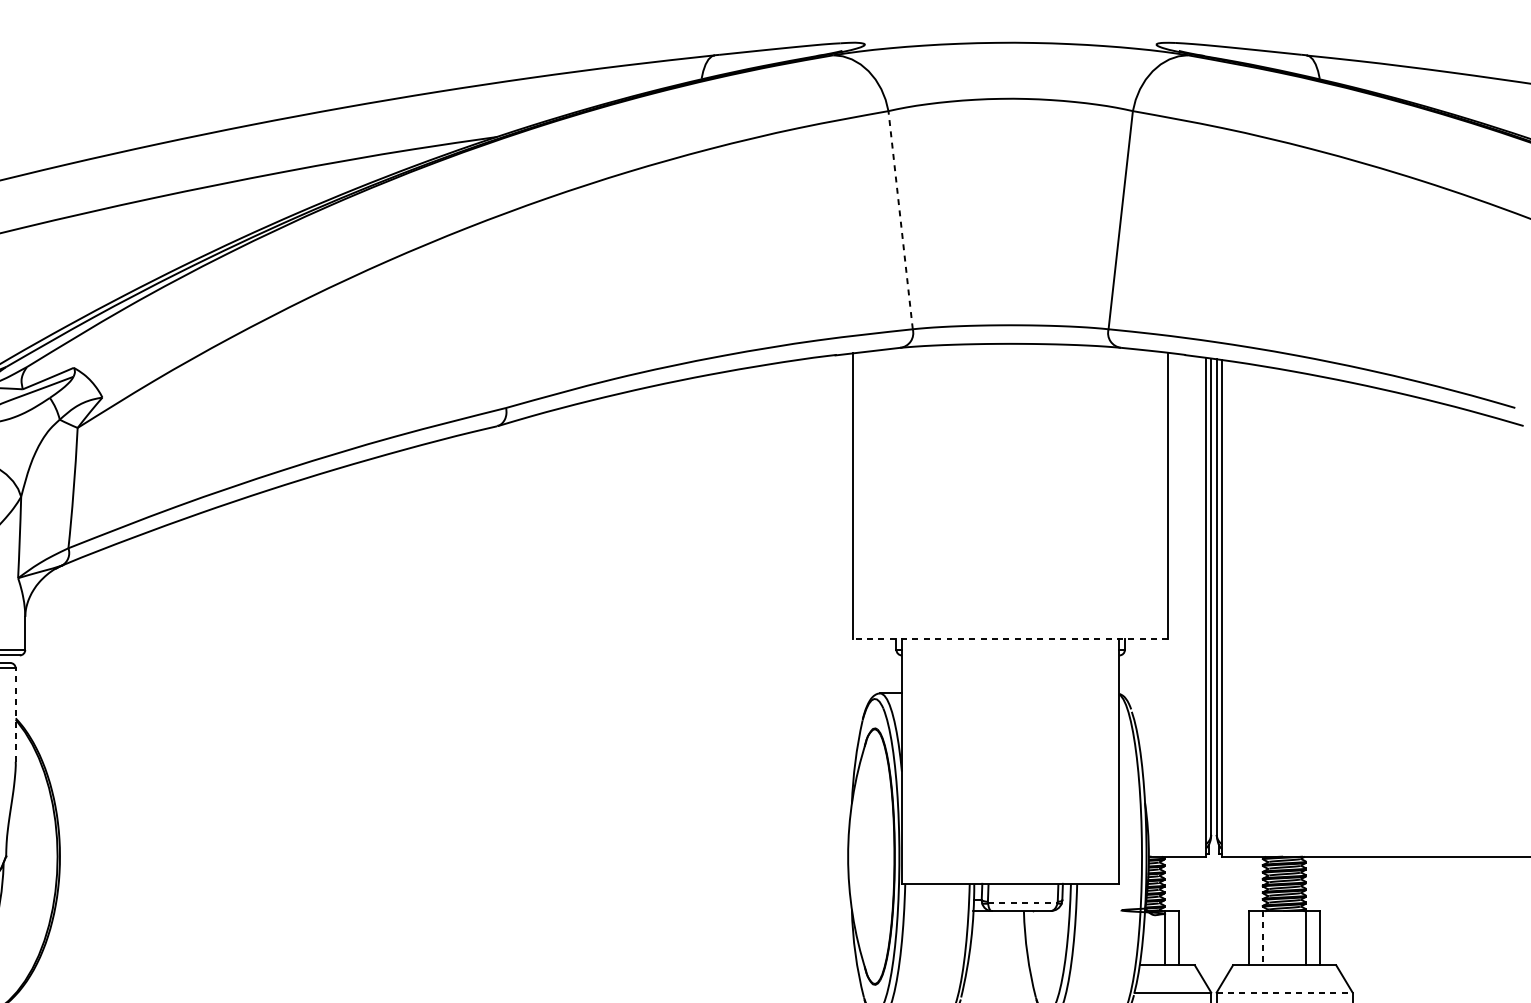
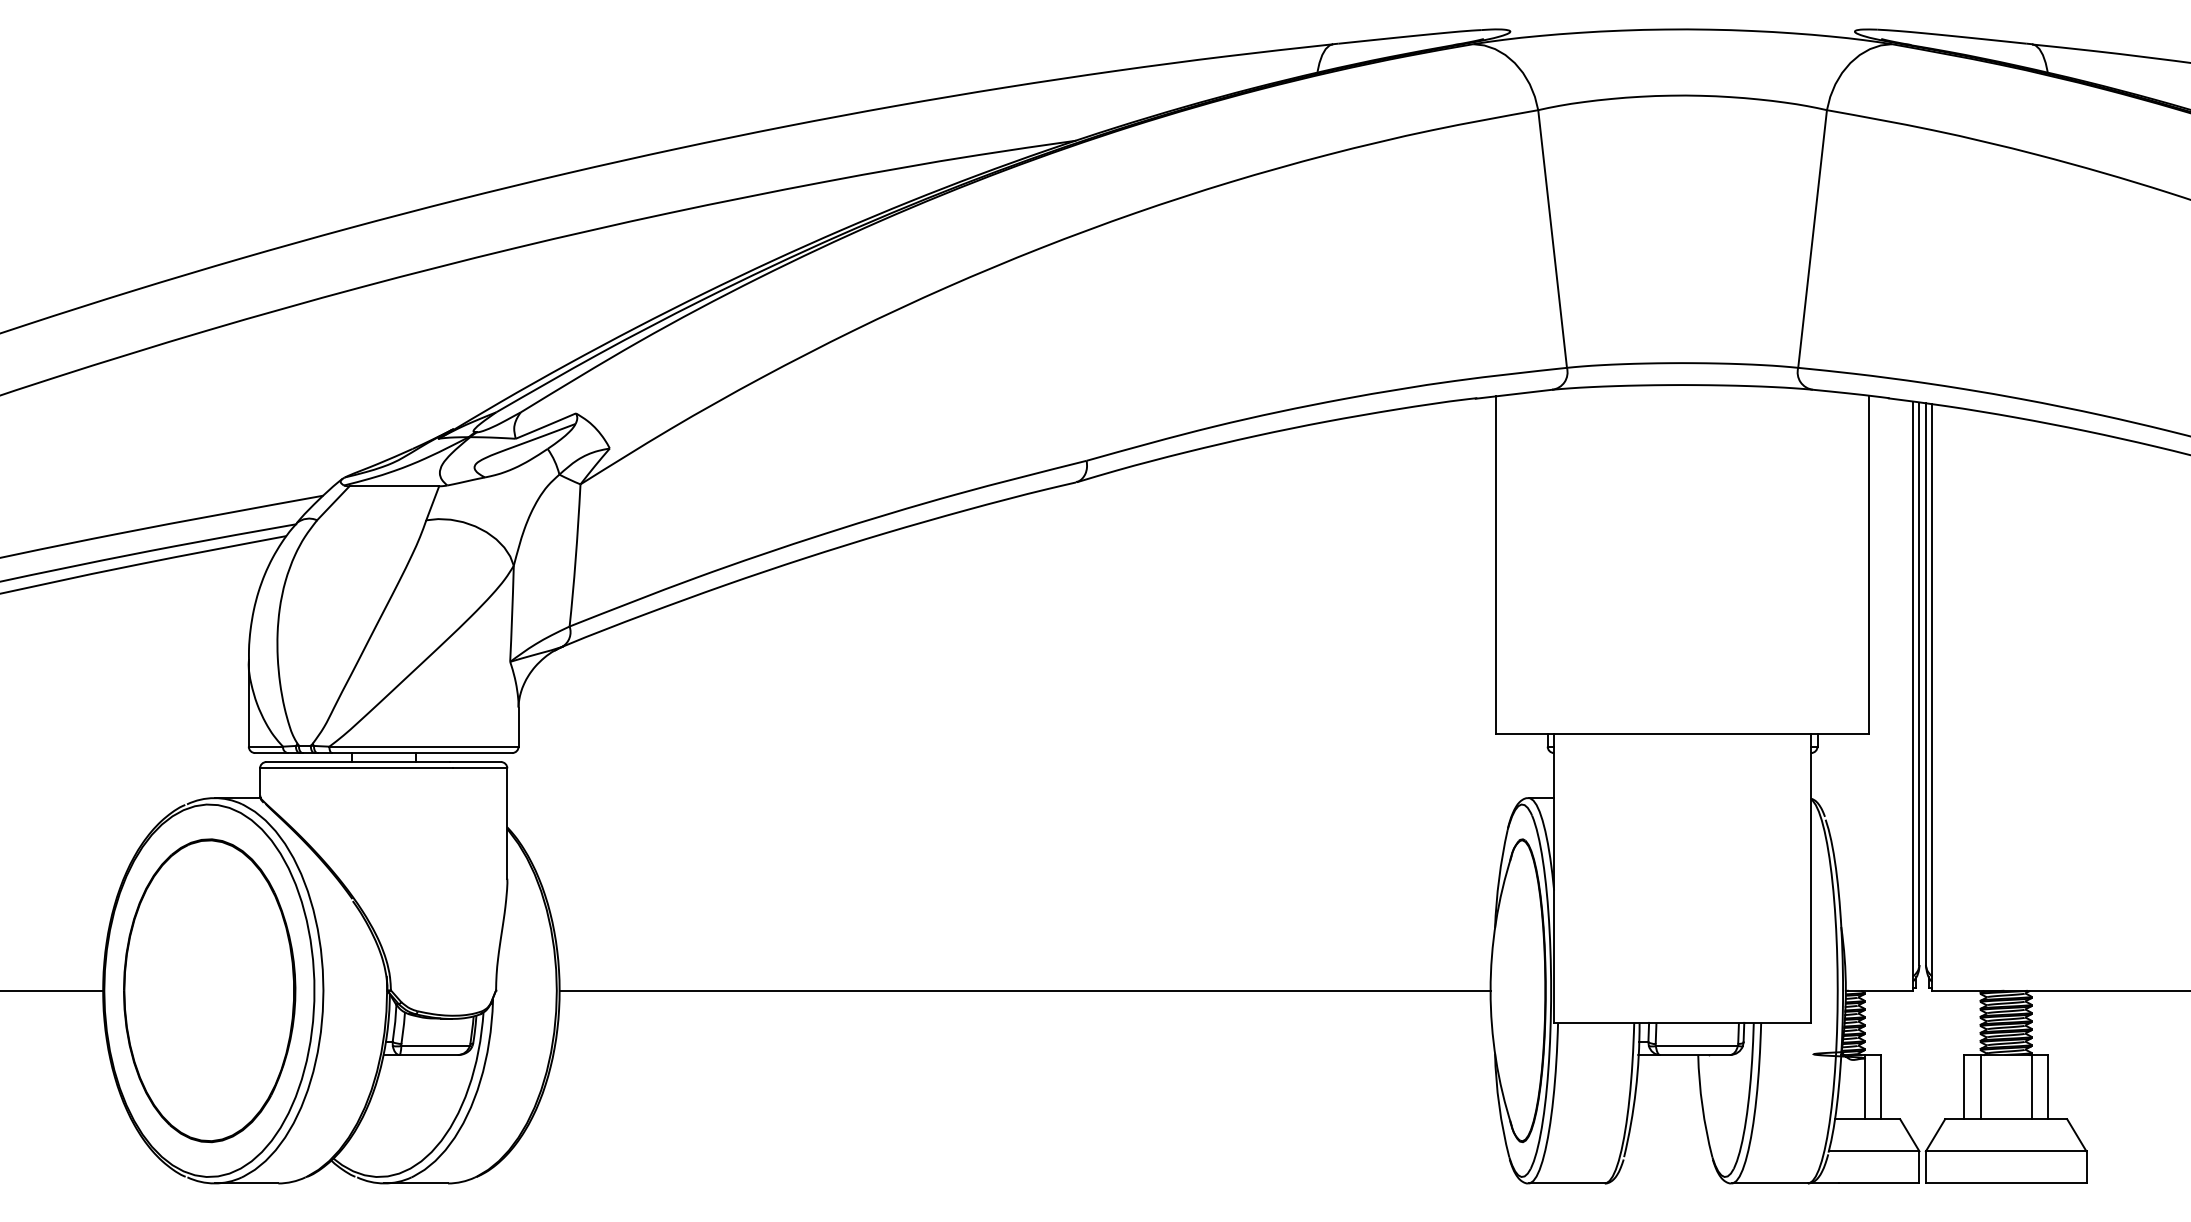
line: (900, 220) -> (1552, 239), dashed -> solid
line: (1010, 638) -> (1682, 733), dashed -> solid
line: (15, 715) -> (507, 823), dashed -> solid
line: (453, 856) -> (1024, 990), added
line: (1022, 902) -> (1696, 1045), dashed -> solid
line: (1262, 938) -> (1980, 1087), dashed -> solid
line: (1284, 992) -> (2006, 1151), dashed -> solid

